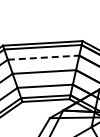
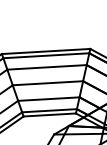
line: (43, 57) -> (46, 67), dashed -> solid

